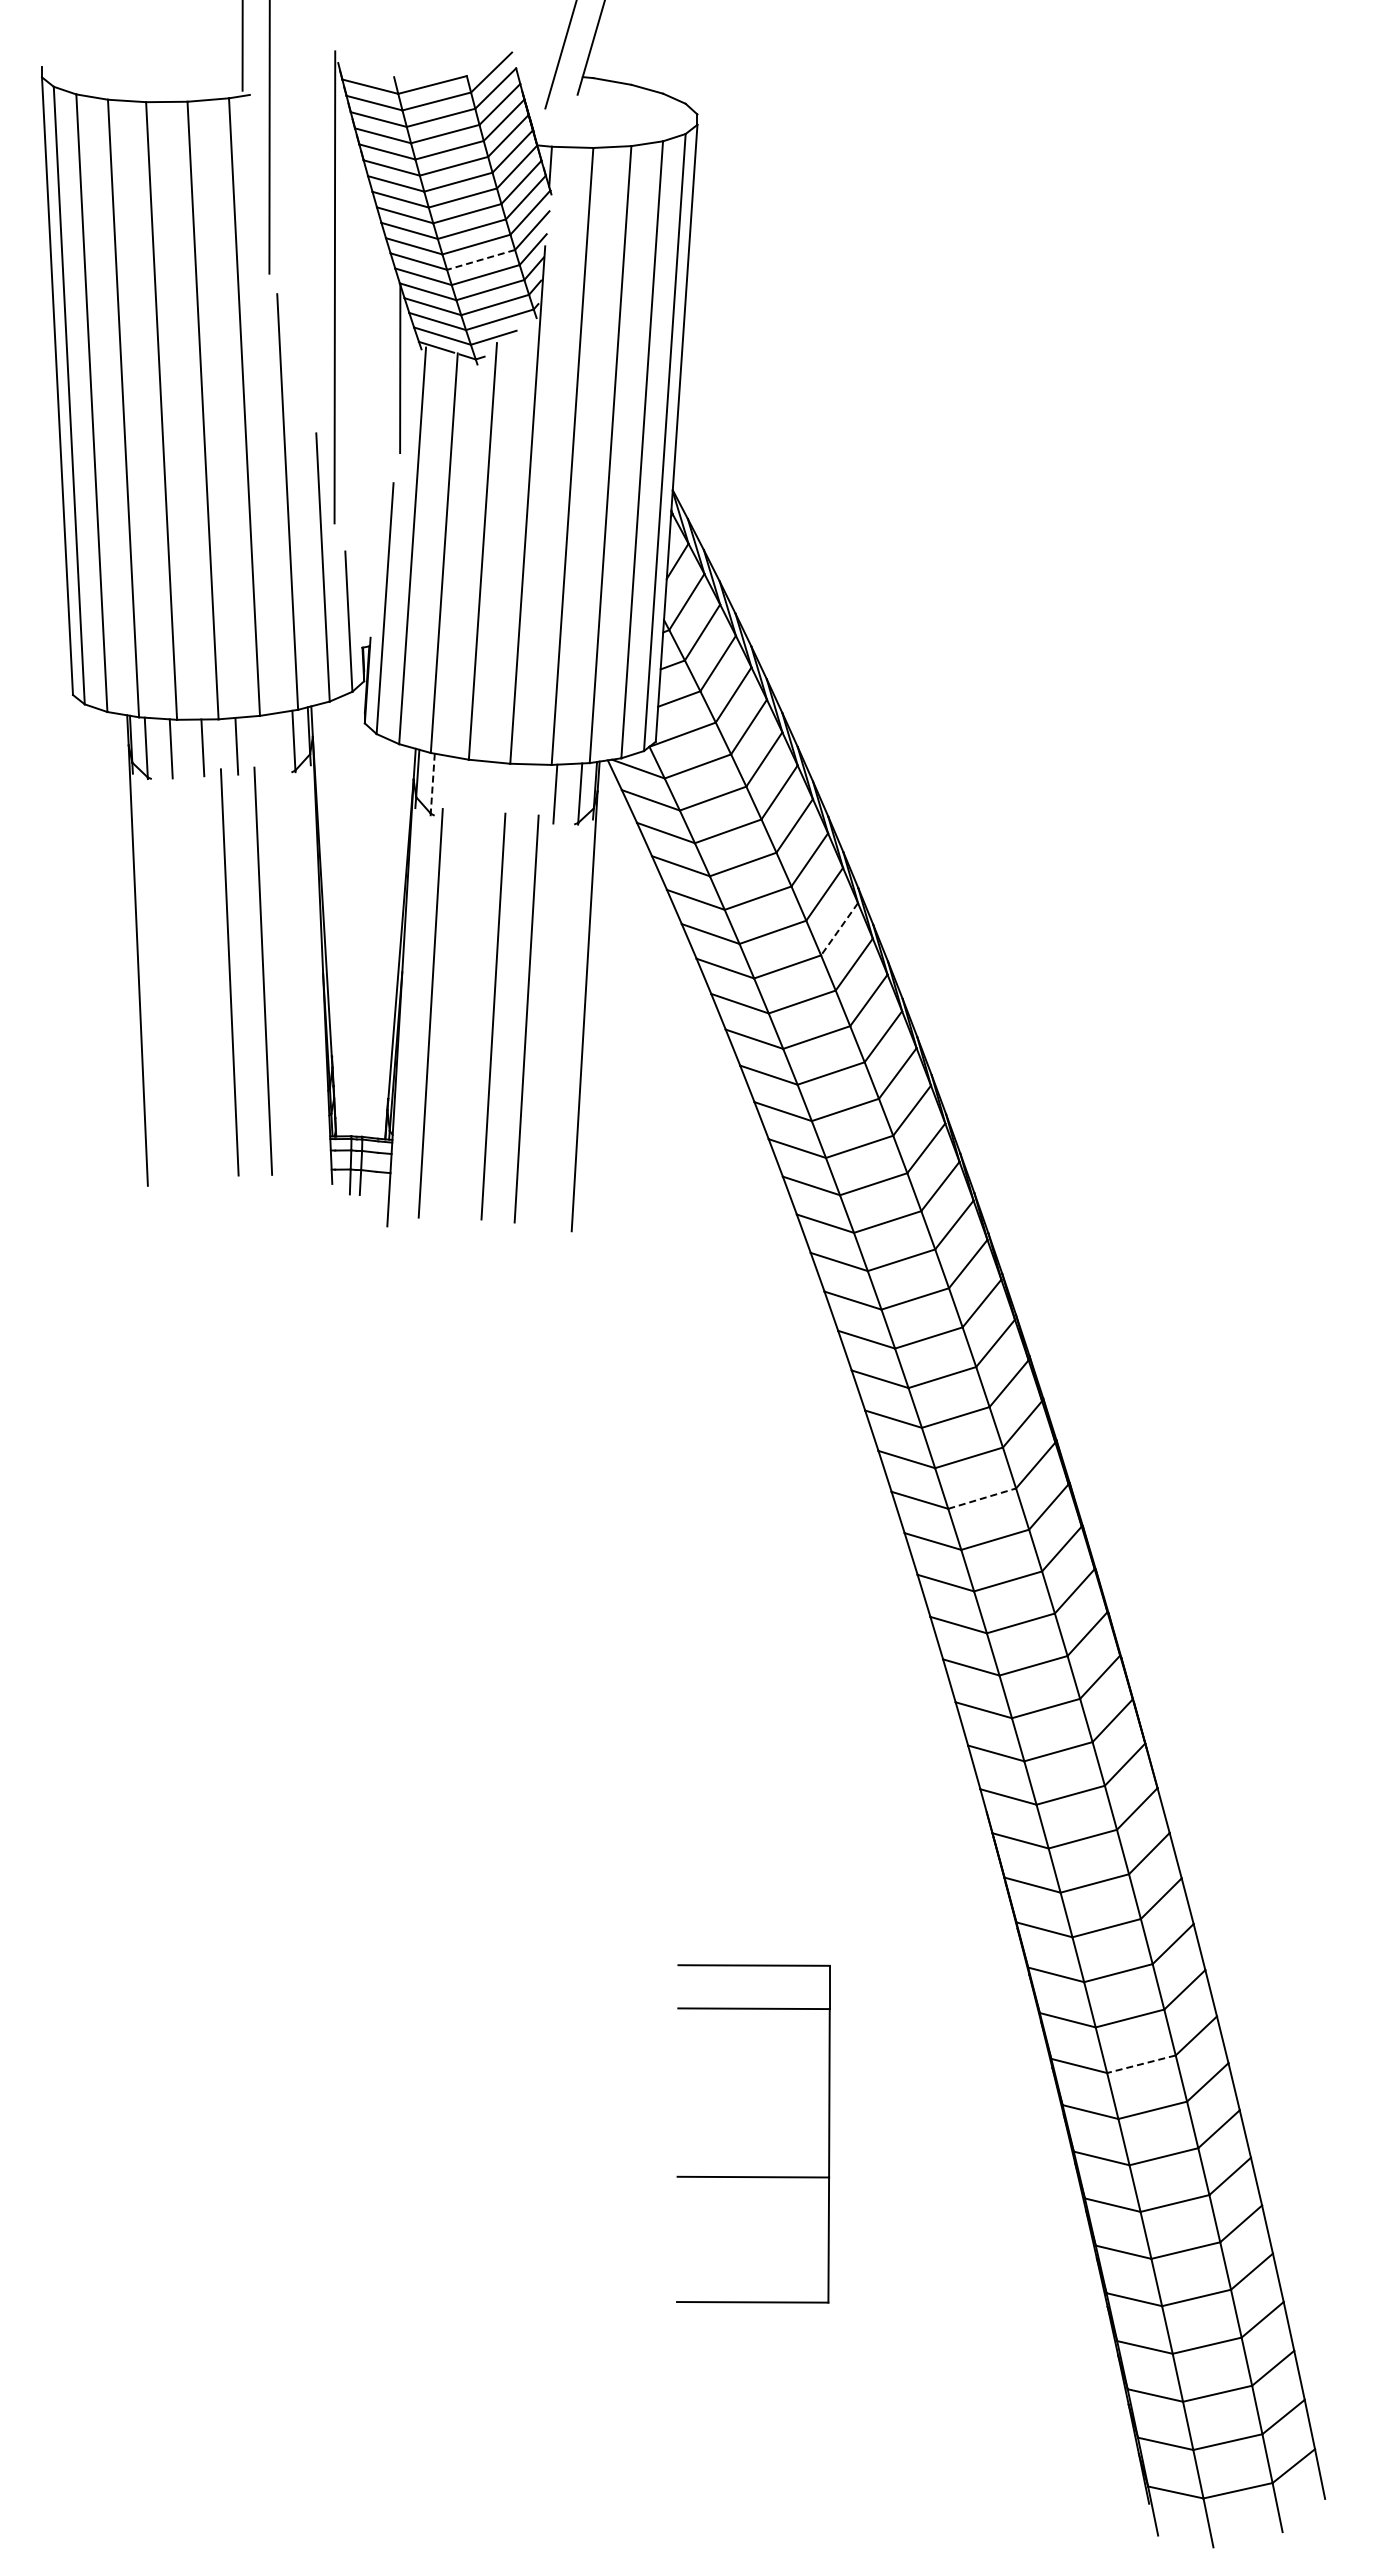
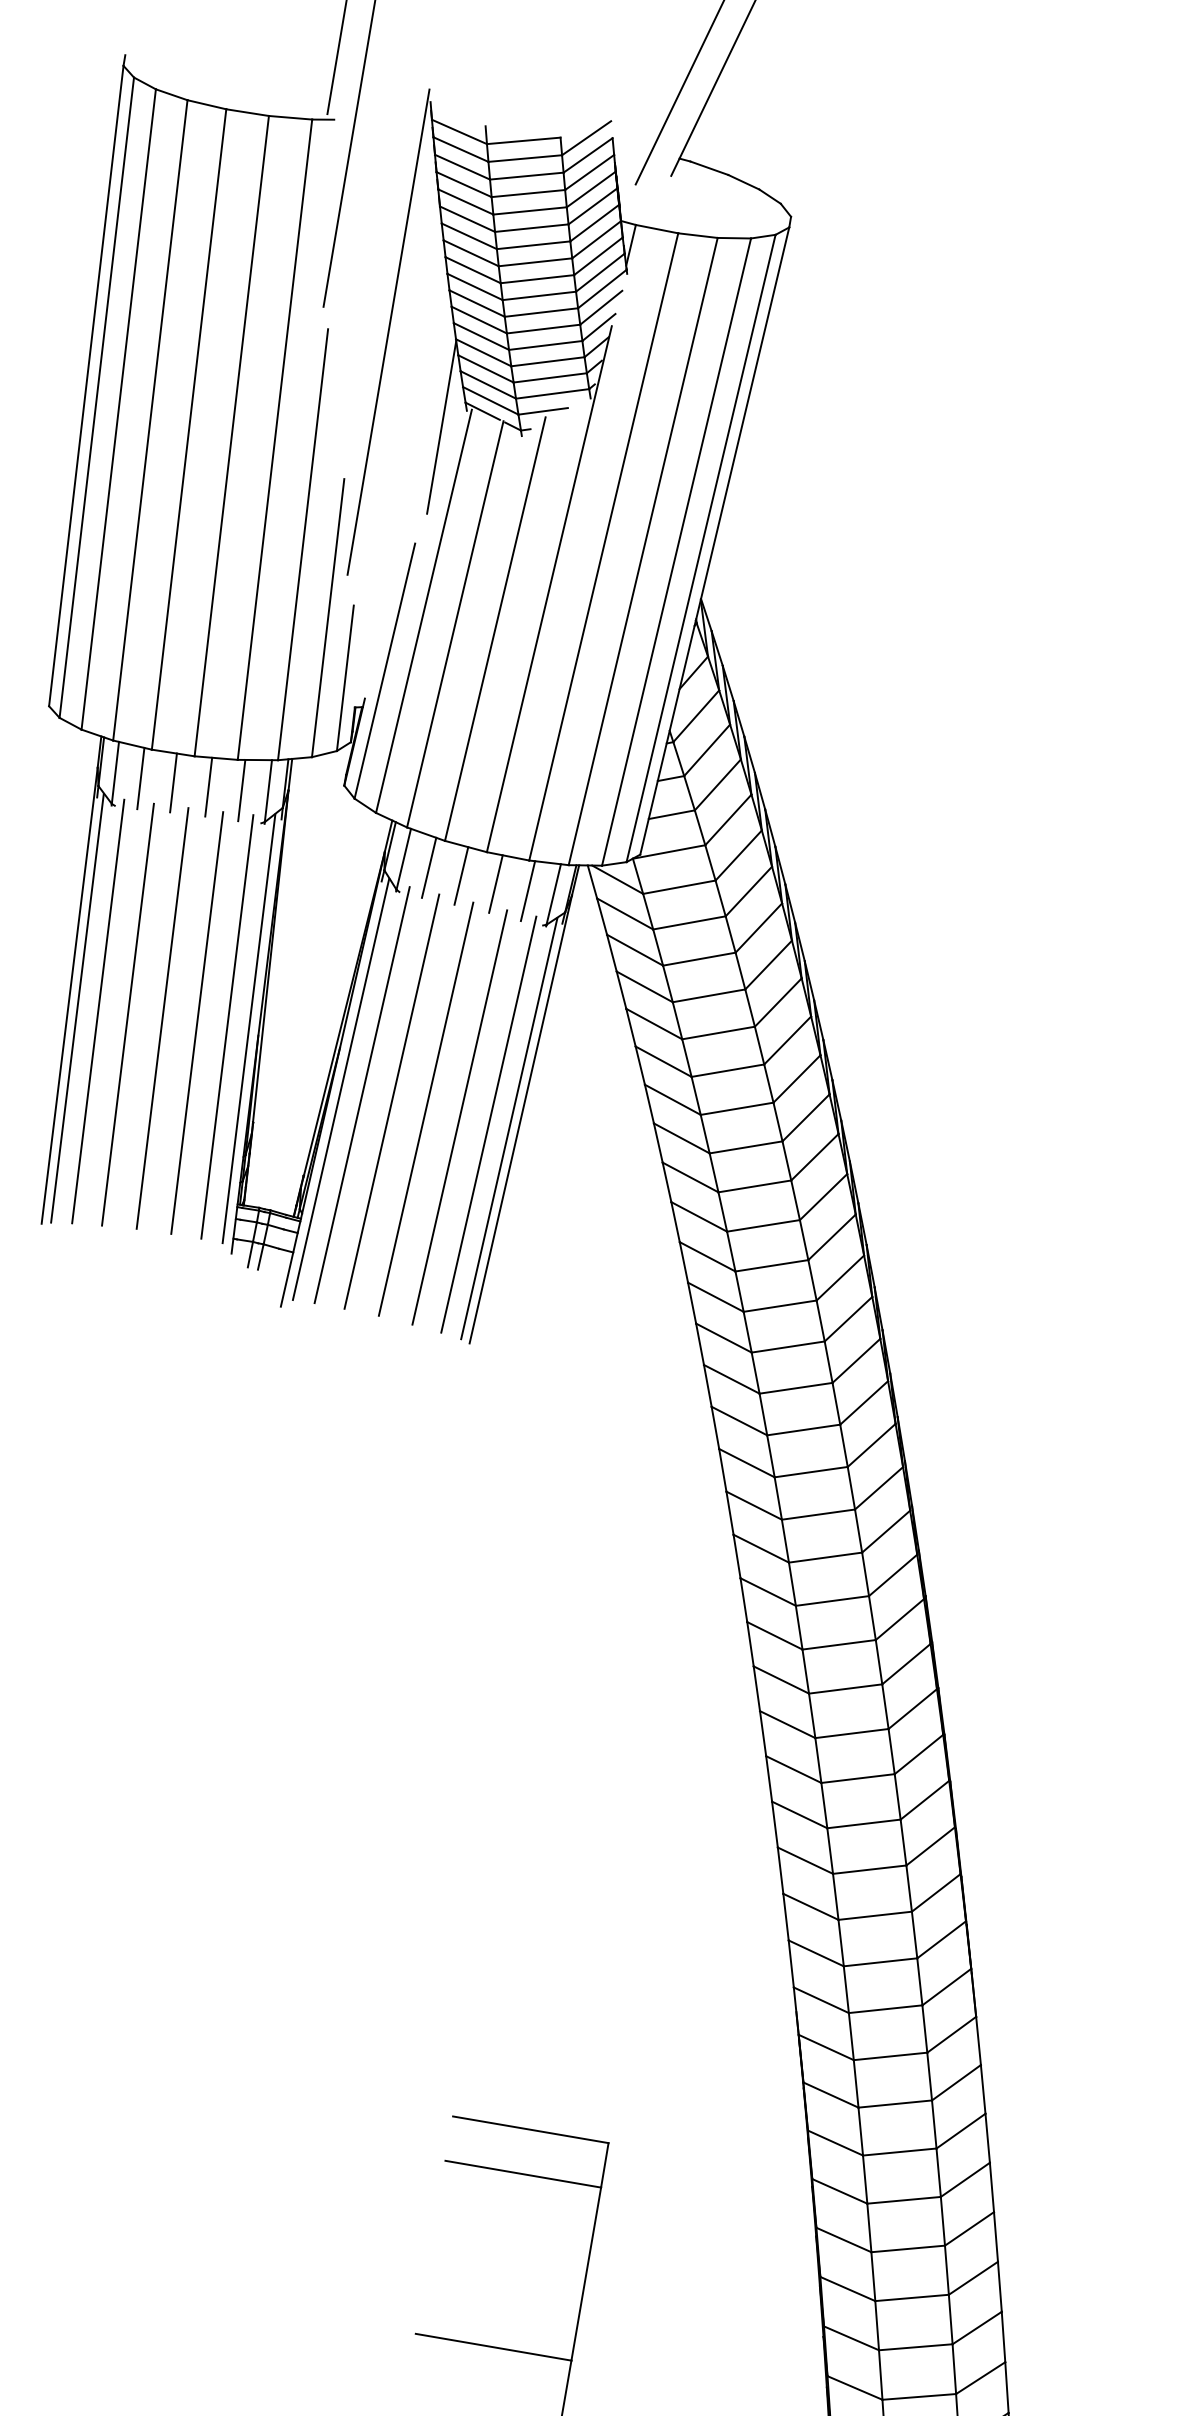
line: (480, 260) -> (542, 329), dashed -> solid
line: (268, 743) -> (241, 789), added
line: (432, 784) -> (403, 860), dashed -> solid
line: (458, 787) -> (429, 867), added
line: (489, 790) -> (460, 876), added
line: (523, 792) -> (495, 884), added
line: (839, 929) -> (796, 1079), dashed -> solid
line: (313, 968) -> (249, 1028), added
line: (292, 969) -> (227, 1026), added
line: (196, 974) -> (128, 1014), added
line: (167, 975) -> (98, 1010), added
line: (147, 976) -> (77, 1008), added
line: (409, 1011) -> (340, 1089), added
line: (459, 1014) -> (391, 1101), added
line: (555, 1020) -> (489, 1123), added
line: (575, 1021) -> (509, 1128), added
line: (982, 1498) -> (846, 1688), dashed -> solid
line: (1140, 2064) -> (911, 2298), dashed -> solid

